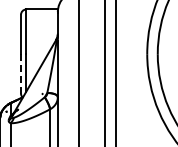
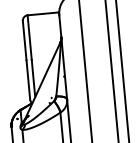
line: (21, 73) -> (28, 79), dashed -> solid

